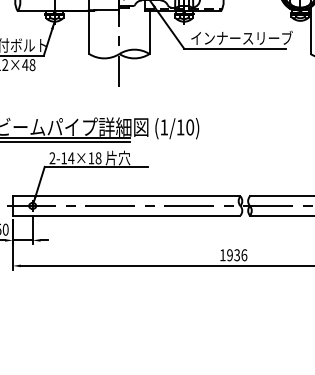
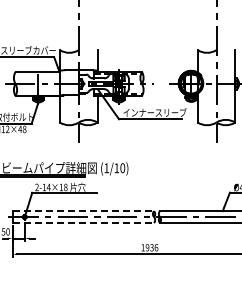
line: (127, 196) -> (83, 211), solid -> dashed
line: (127, 216) -> (83, 223), solid -> dashed

